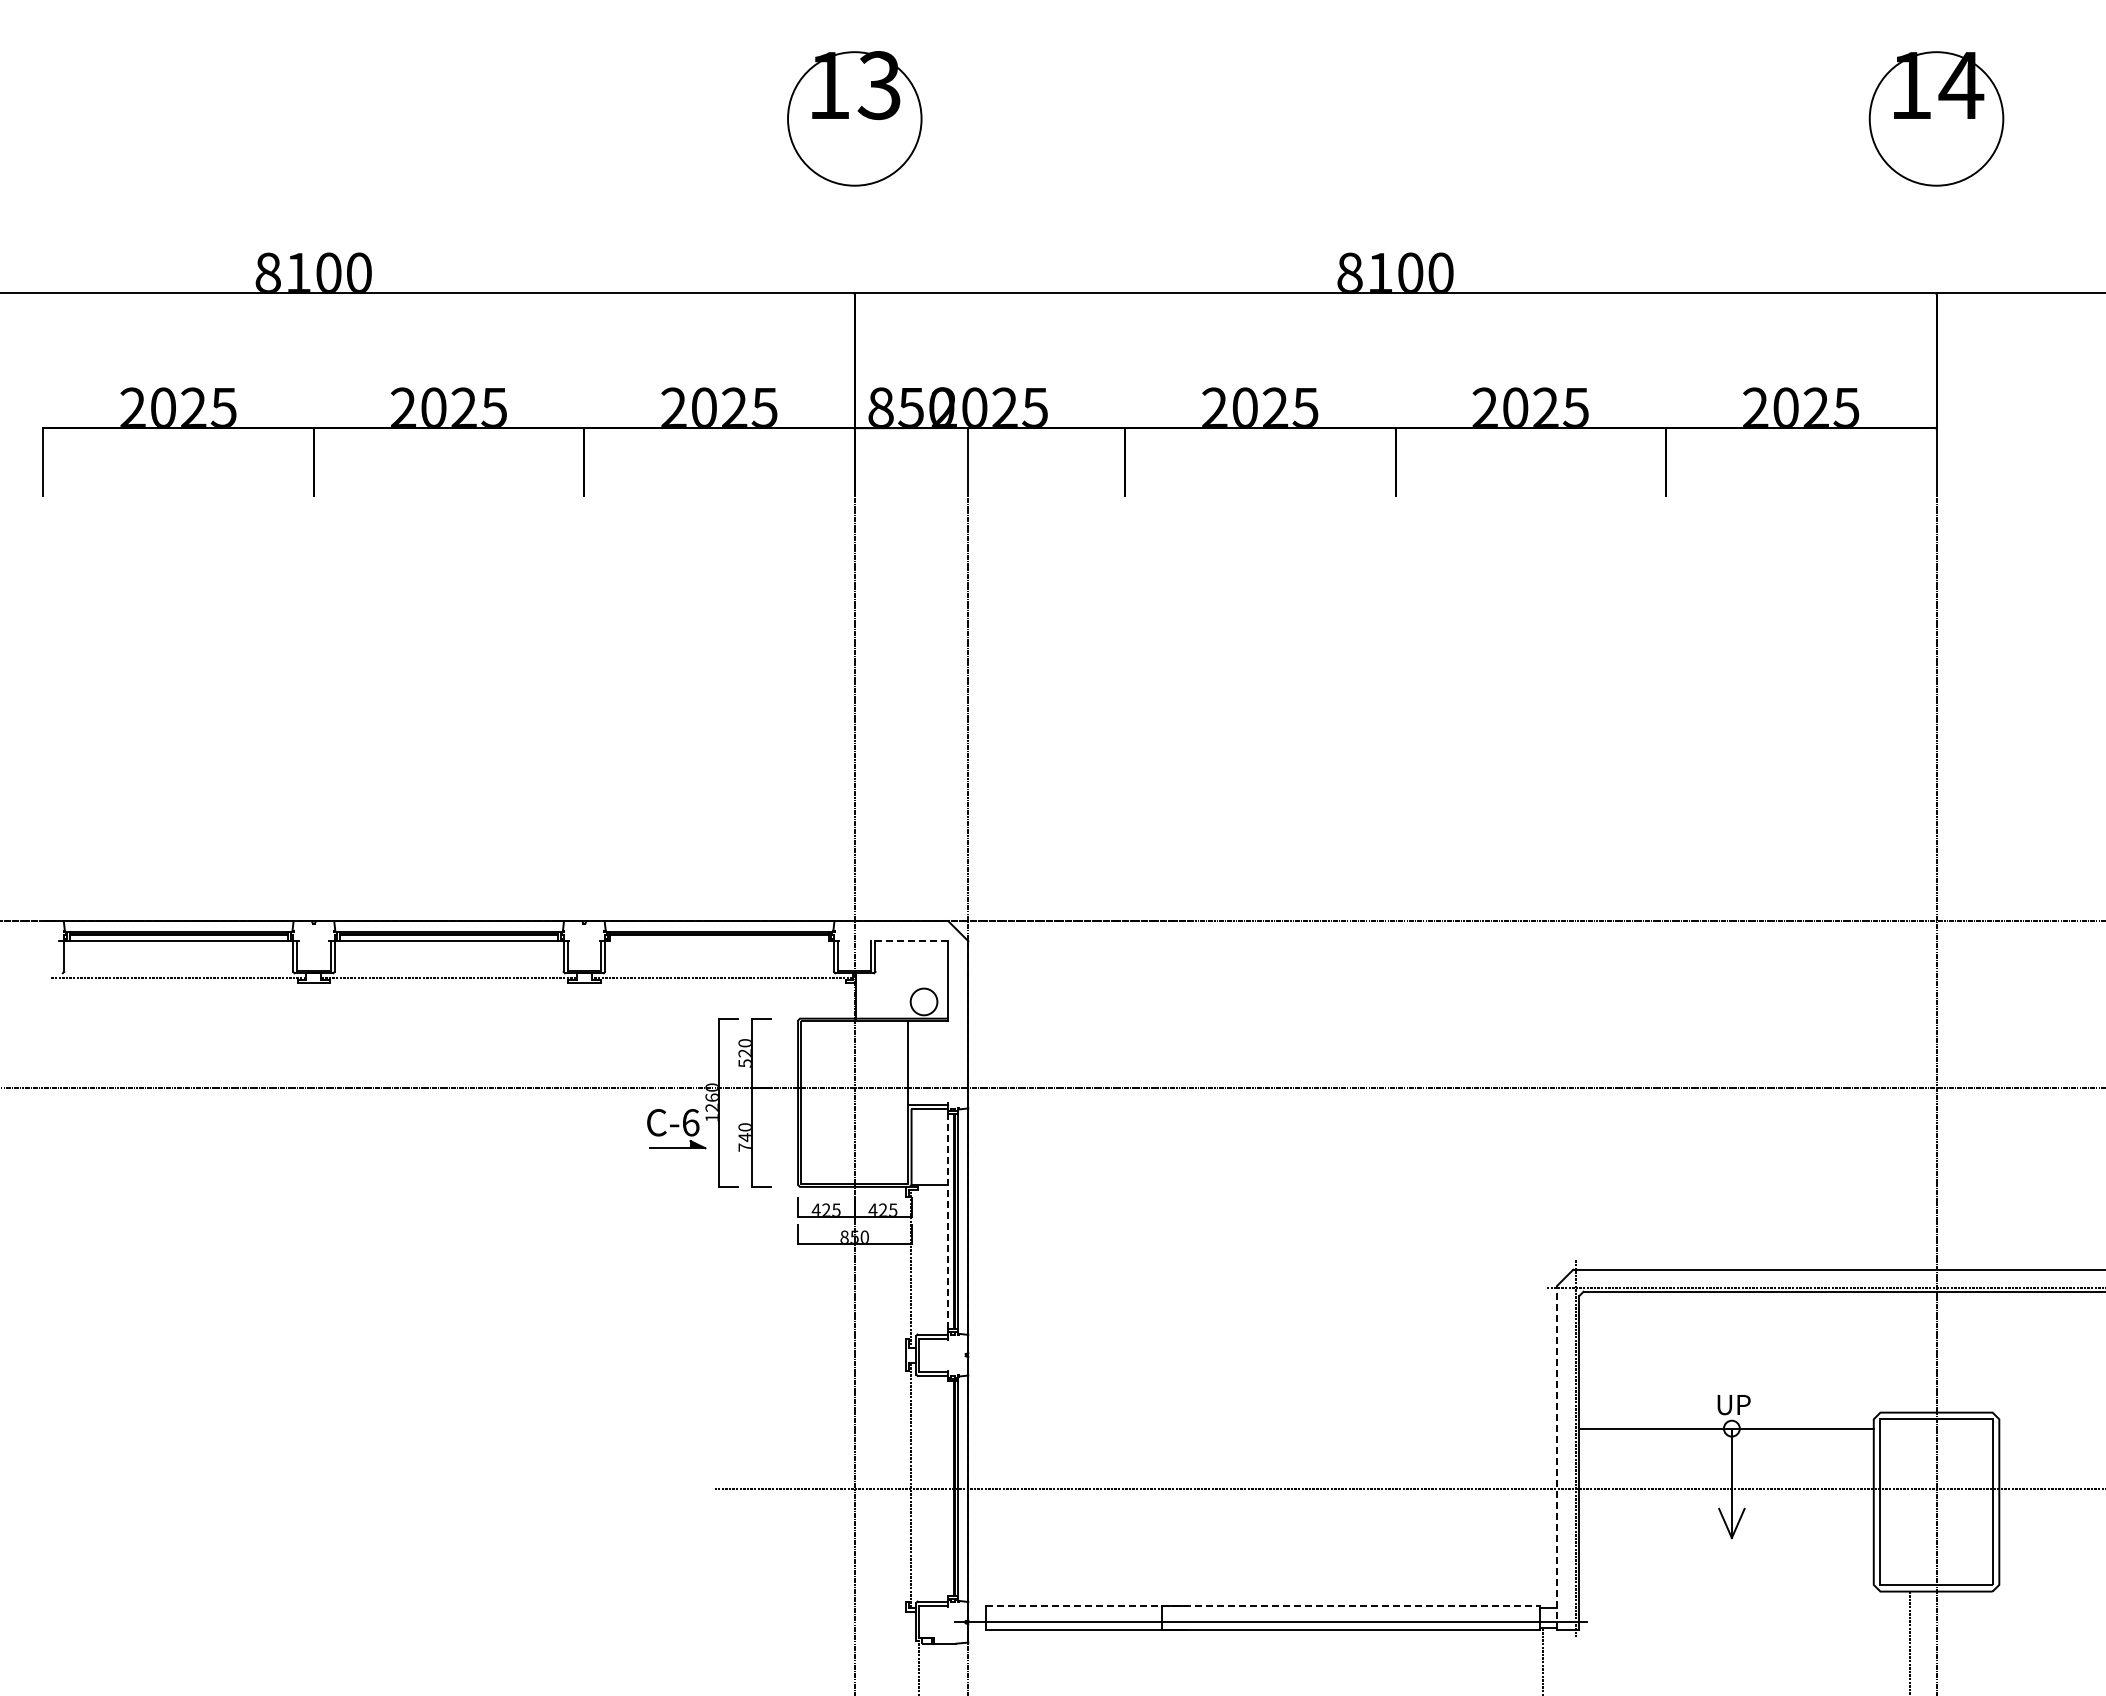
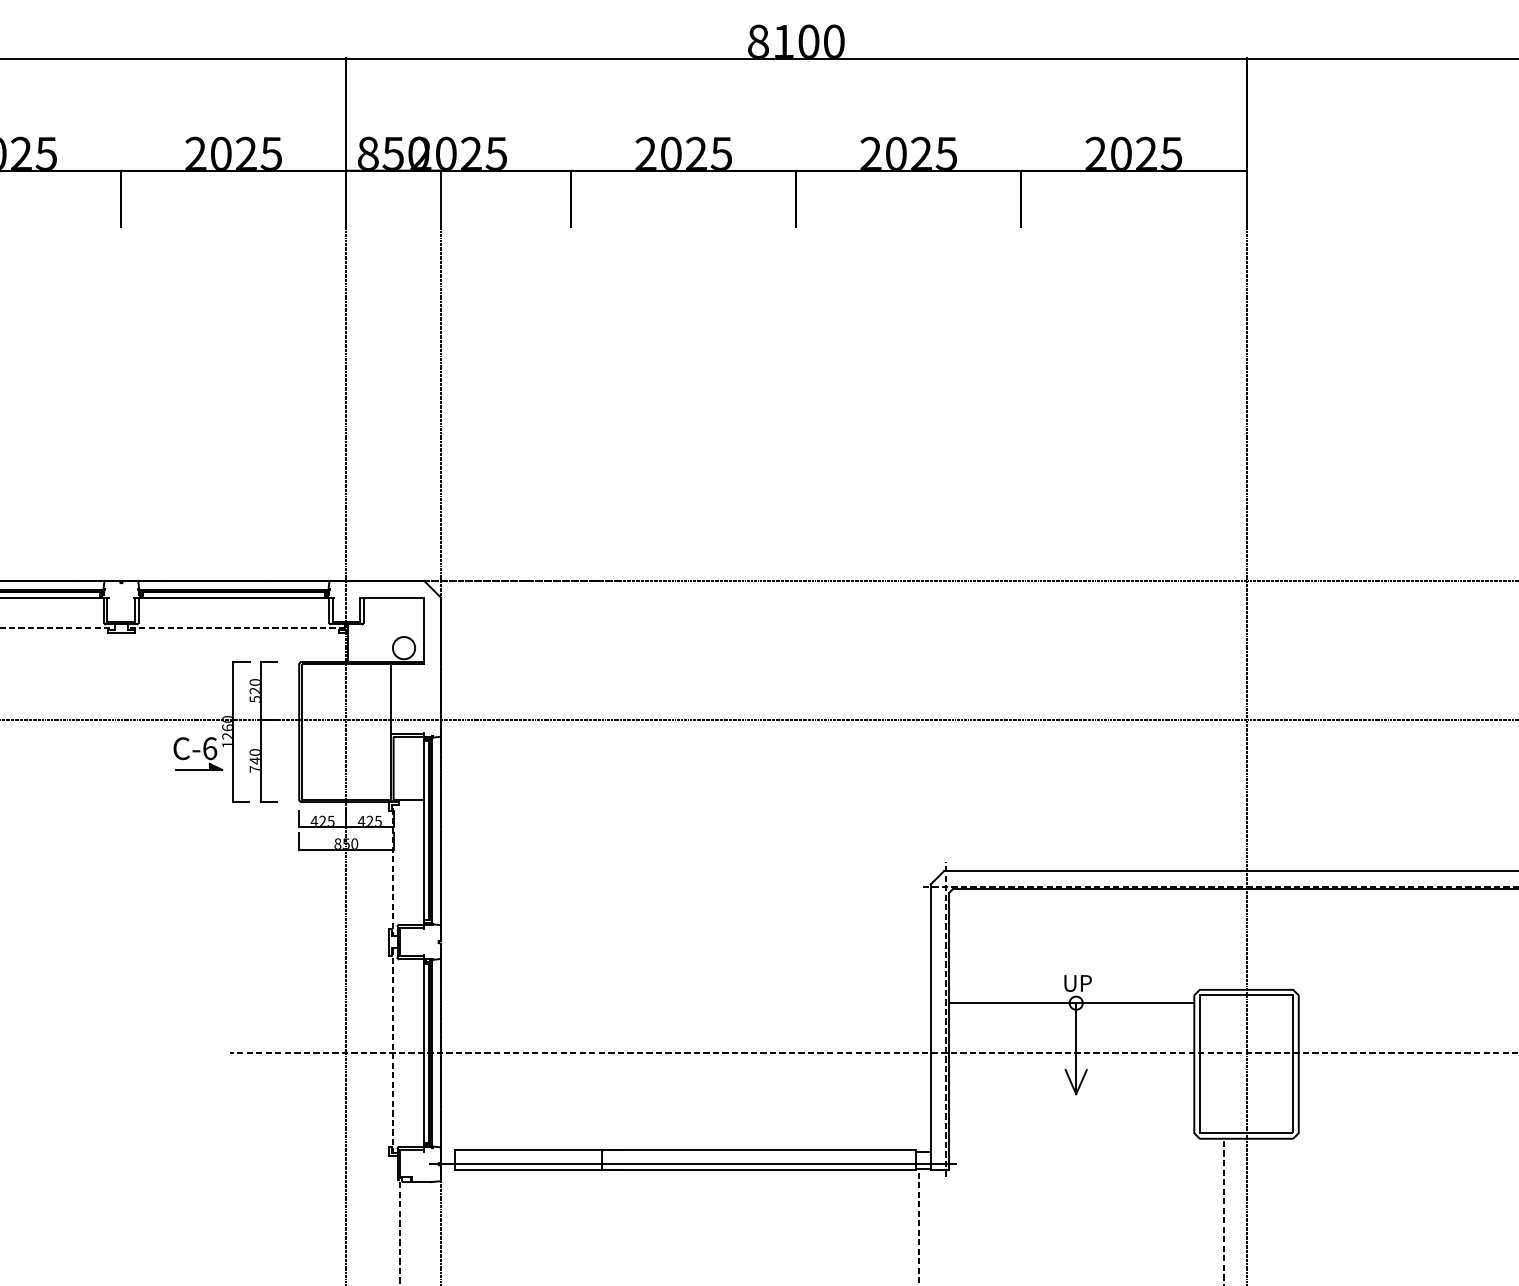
line: (719, 941) -> (233, 597), added
line: (909, 941) -> (391, 597), dashed -> solid
line: (948, 1221) -> (424, 830), dashed -> solid
line: (1557, 1457) -> (931, 1027), dashed -> solid
line: (948, 1488) -> (424, 1052), added
line: (1263, 1605) -> (686, 1150), dashed -> solid

